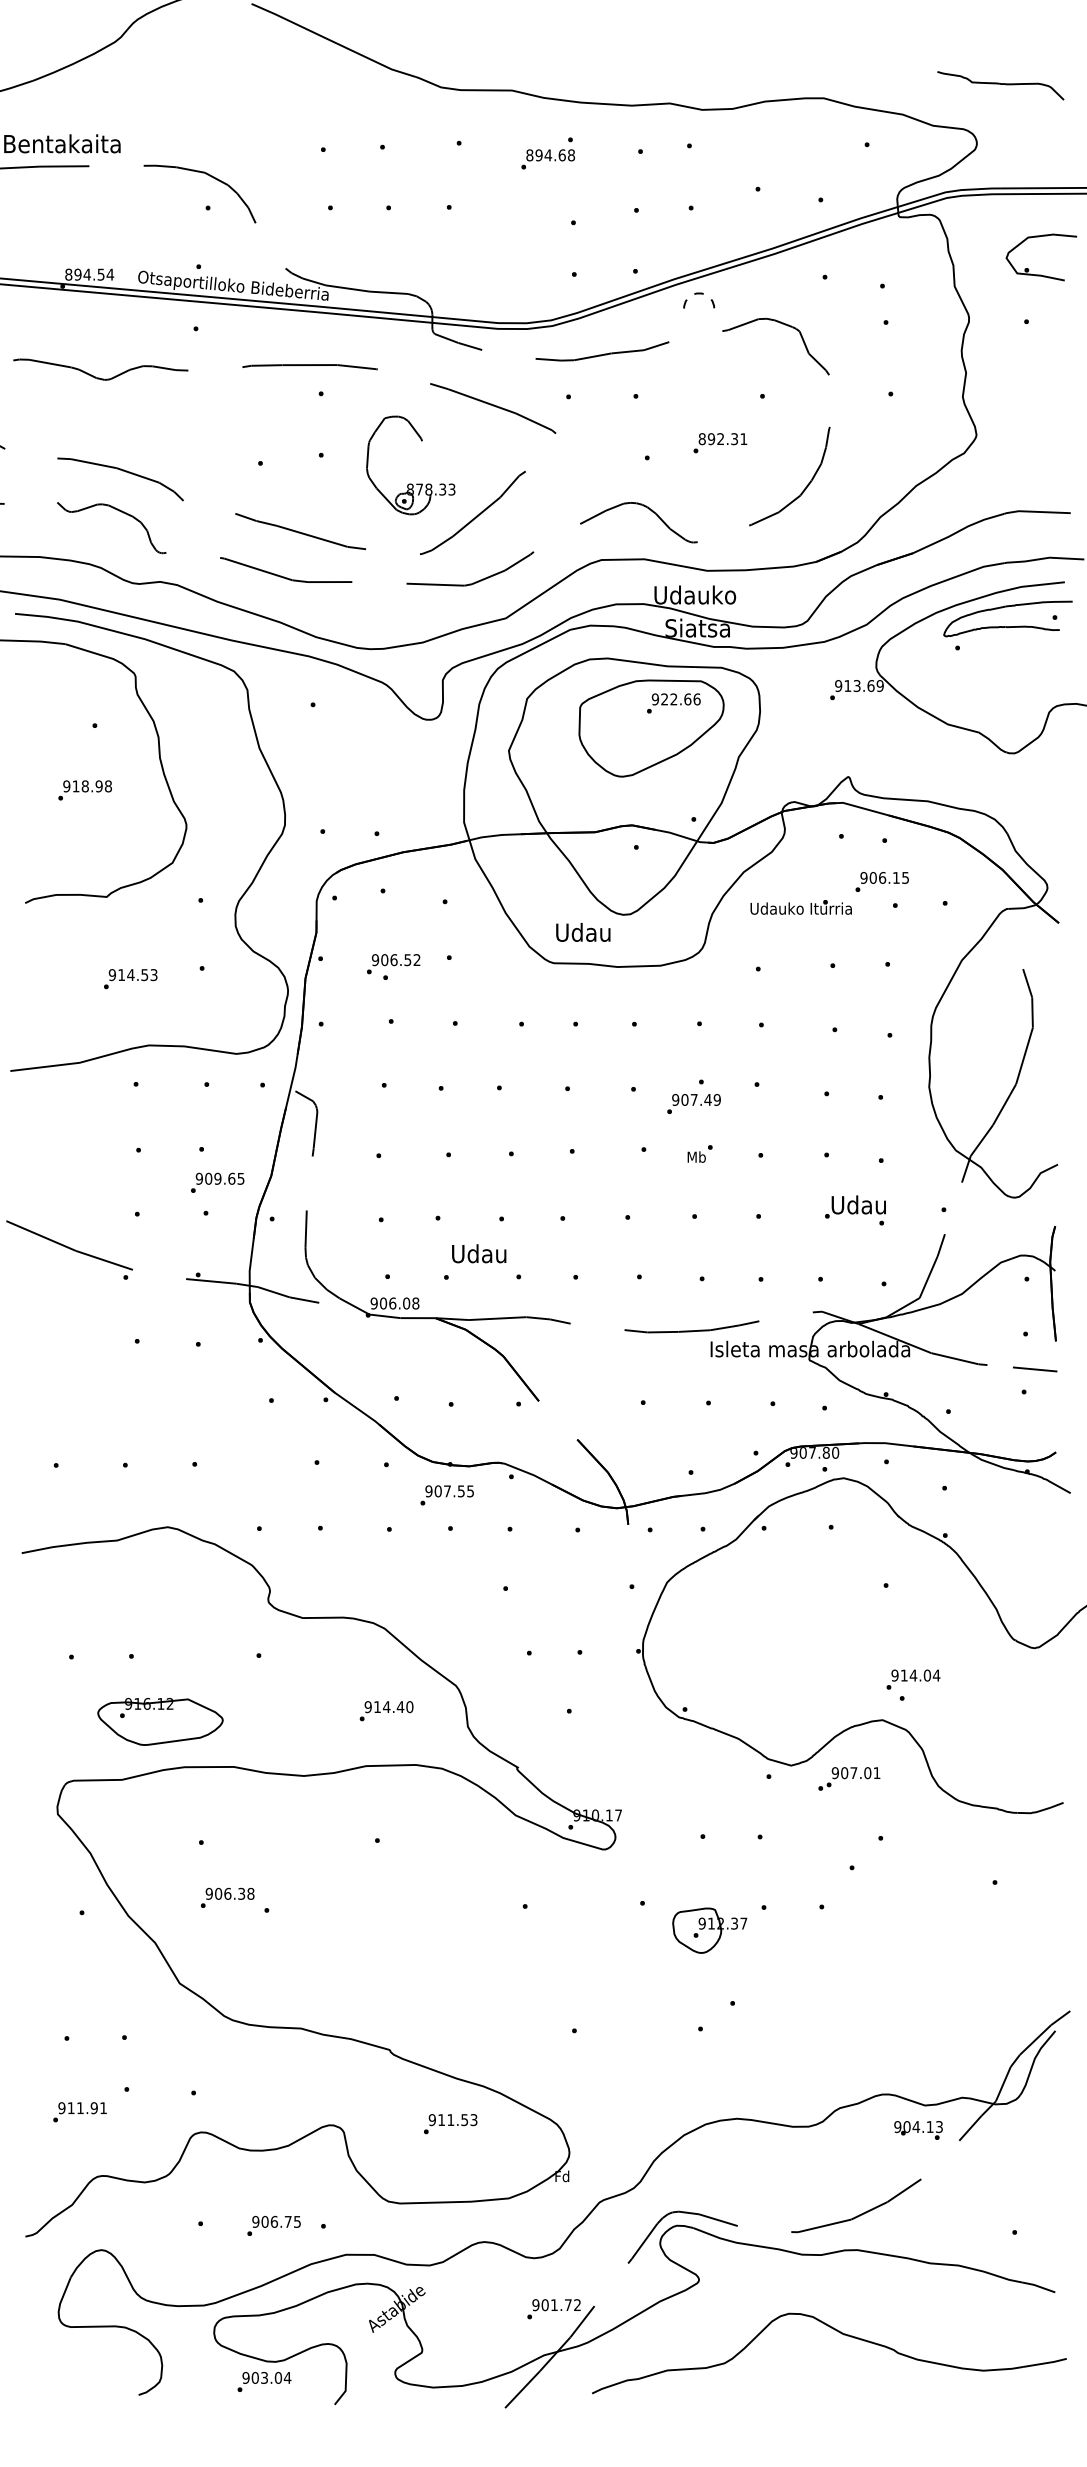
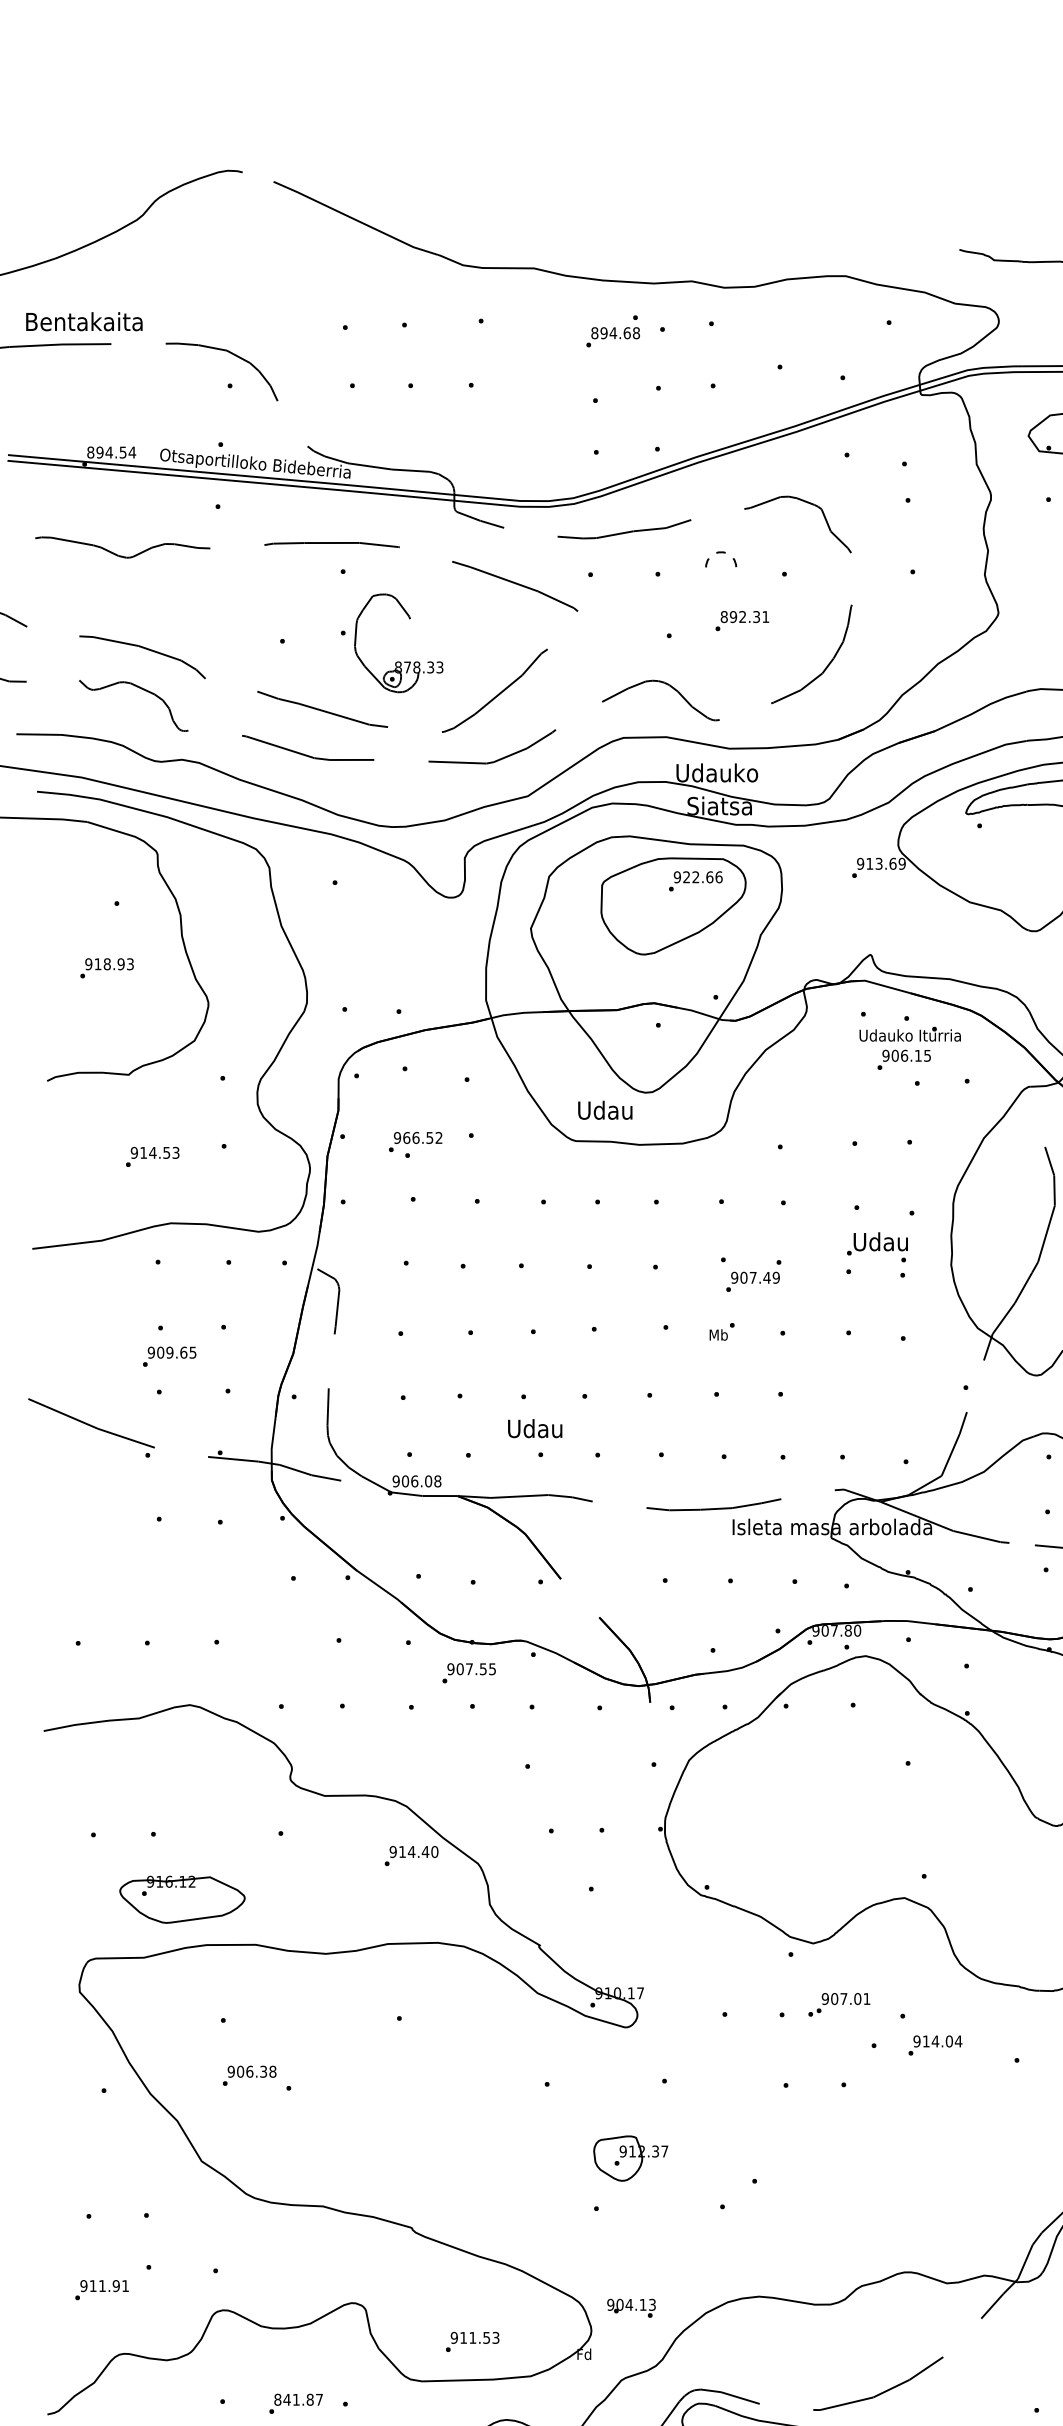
text: (547, 153) -> (612, 331), moved
part: (699, 300) -> (721, 559), moved
part: (410, 483) -> (398, 661), moved
text: (107, 786) -> (129, 964), 918.98 -> 918.93
text: (800, 907) -> (909, 1034), moved
text: (384, 959) -> (406, 1137), 906.52 -> 966.52
text: (693, 1103) -> (752, 1281), moved
text: (217, 1182) -> (169, 1356), moved
text: (855, 1210) -> (877, 1247), moved
text: (479, 1253) -> (535, 1428), moved
text: (913, 1679) -> (935, 2045), moved
text: (386, 1711) -> (411, 1856), moved
text: (849, 1778) -> (839, 2004), moved
part: (709, 1930) -> (630, 2158), moved
text: (450, 2124) -> (472, 2342), moved
text: (918, 2130) -> (631, 2308), moved
text: (276, 2221) -> (298, 2399), 906.75 -> 841.87

